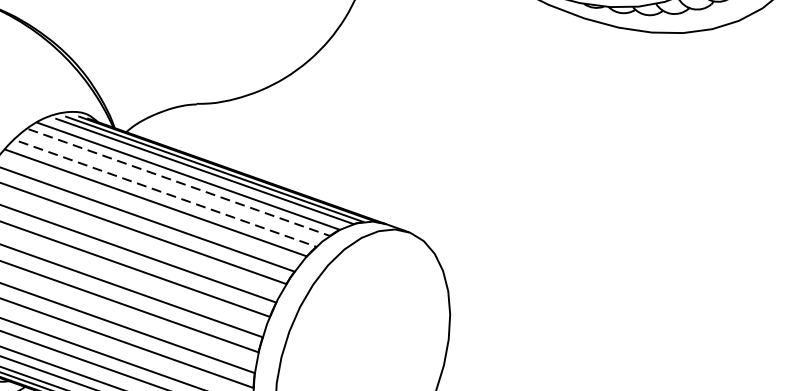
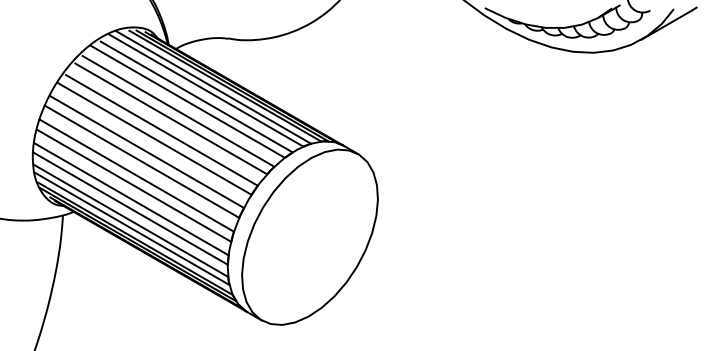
line: (179, 182) -> (206, 90), dashed -> solid
line: (167, 194) -> (196, 97), dashed -> solid

